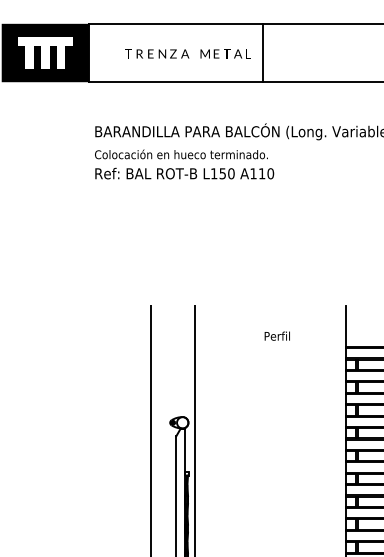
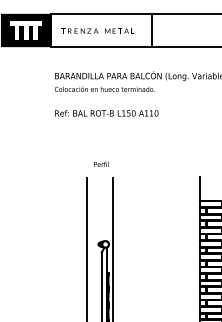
text: (187, 52) -> (97, 30), moved
text: (184, 173) -> (106, 113), moved
text: (277, 334) -> (101, 163), moved

